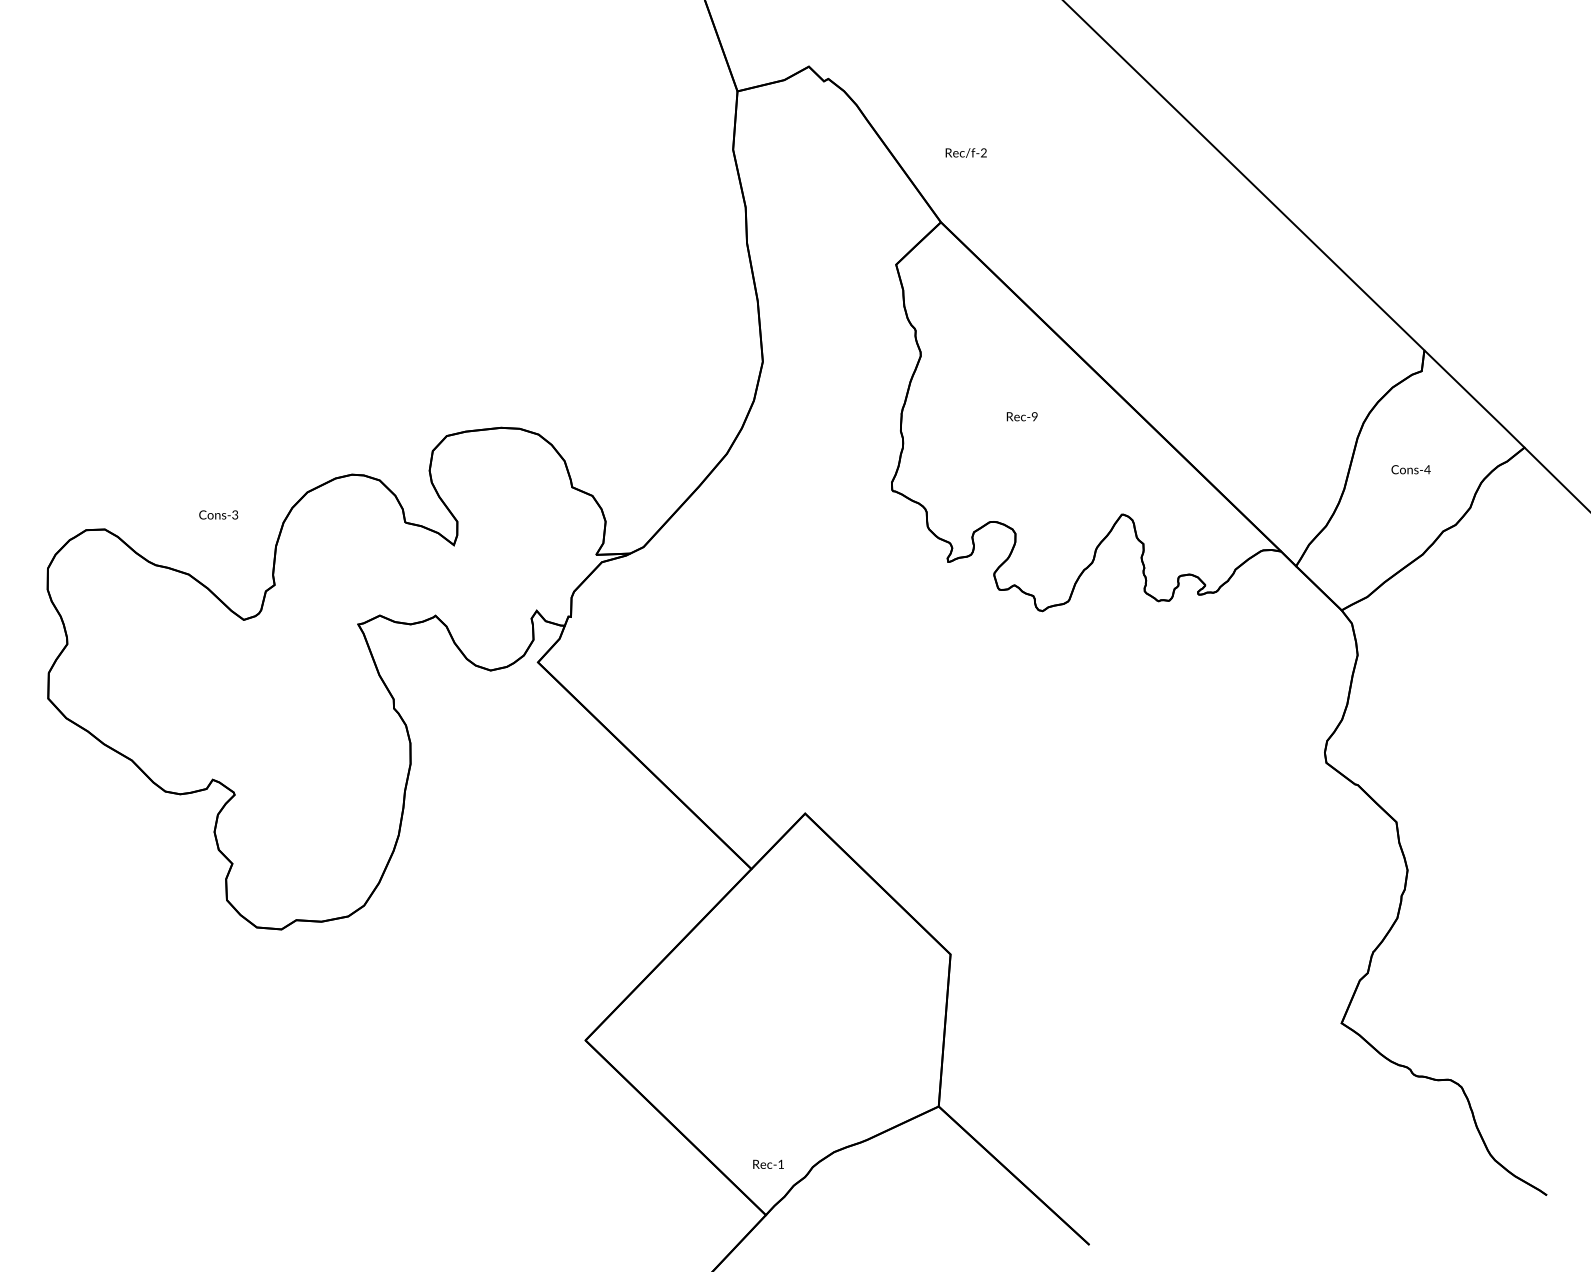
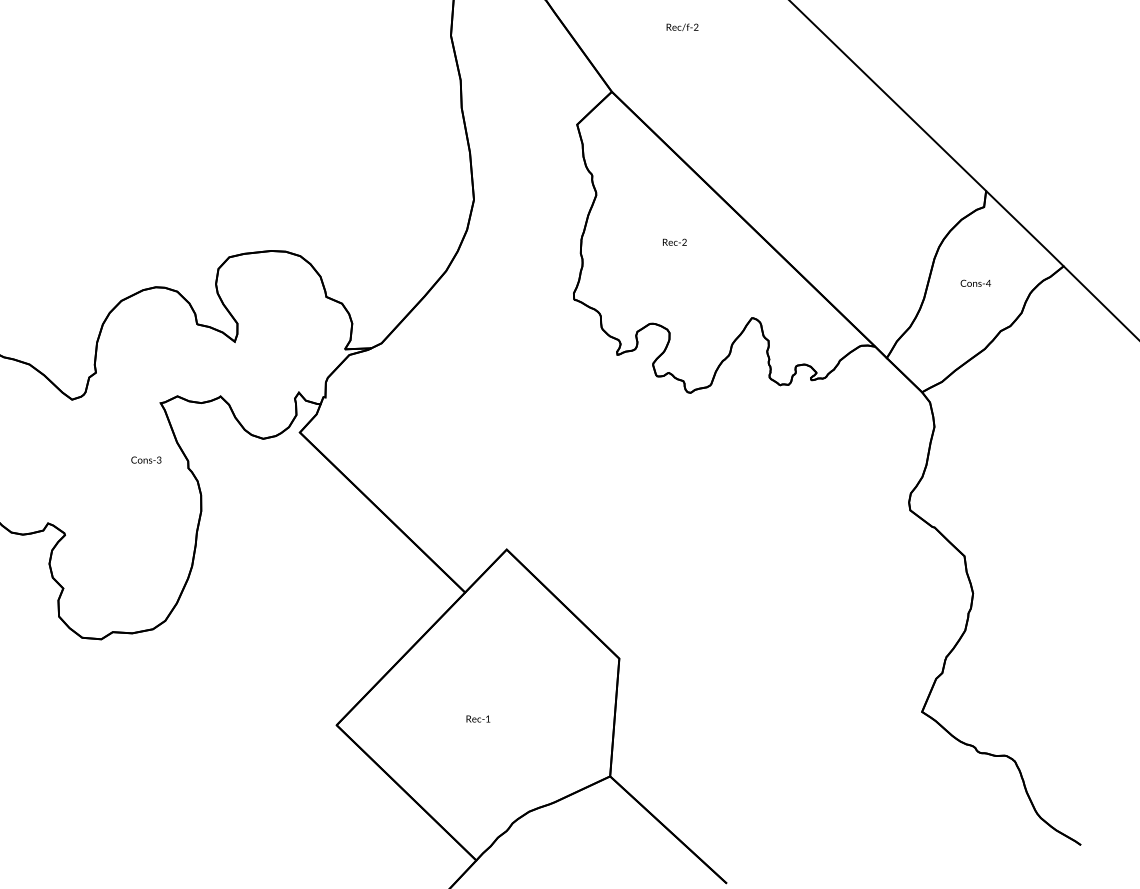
text: (965, 152) -> (681, 26), moved
text: (1034, 417) -> (684, 242), Rec-9 -> Rec-2
text: (218, 514) -> (146, 459), moved
text: (768, 1163) -> (478, 718), moved

